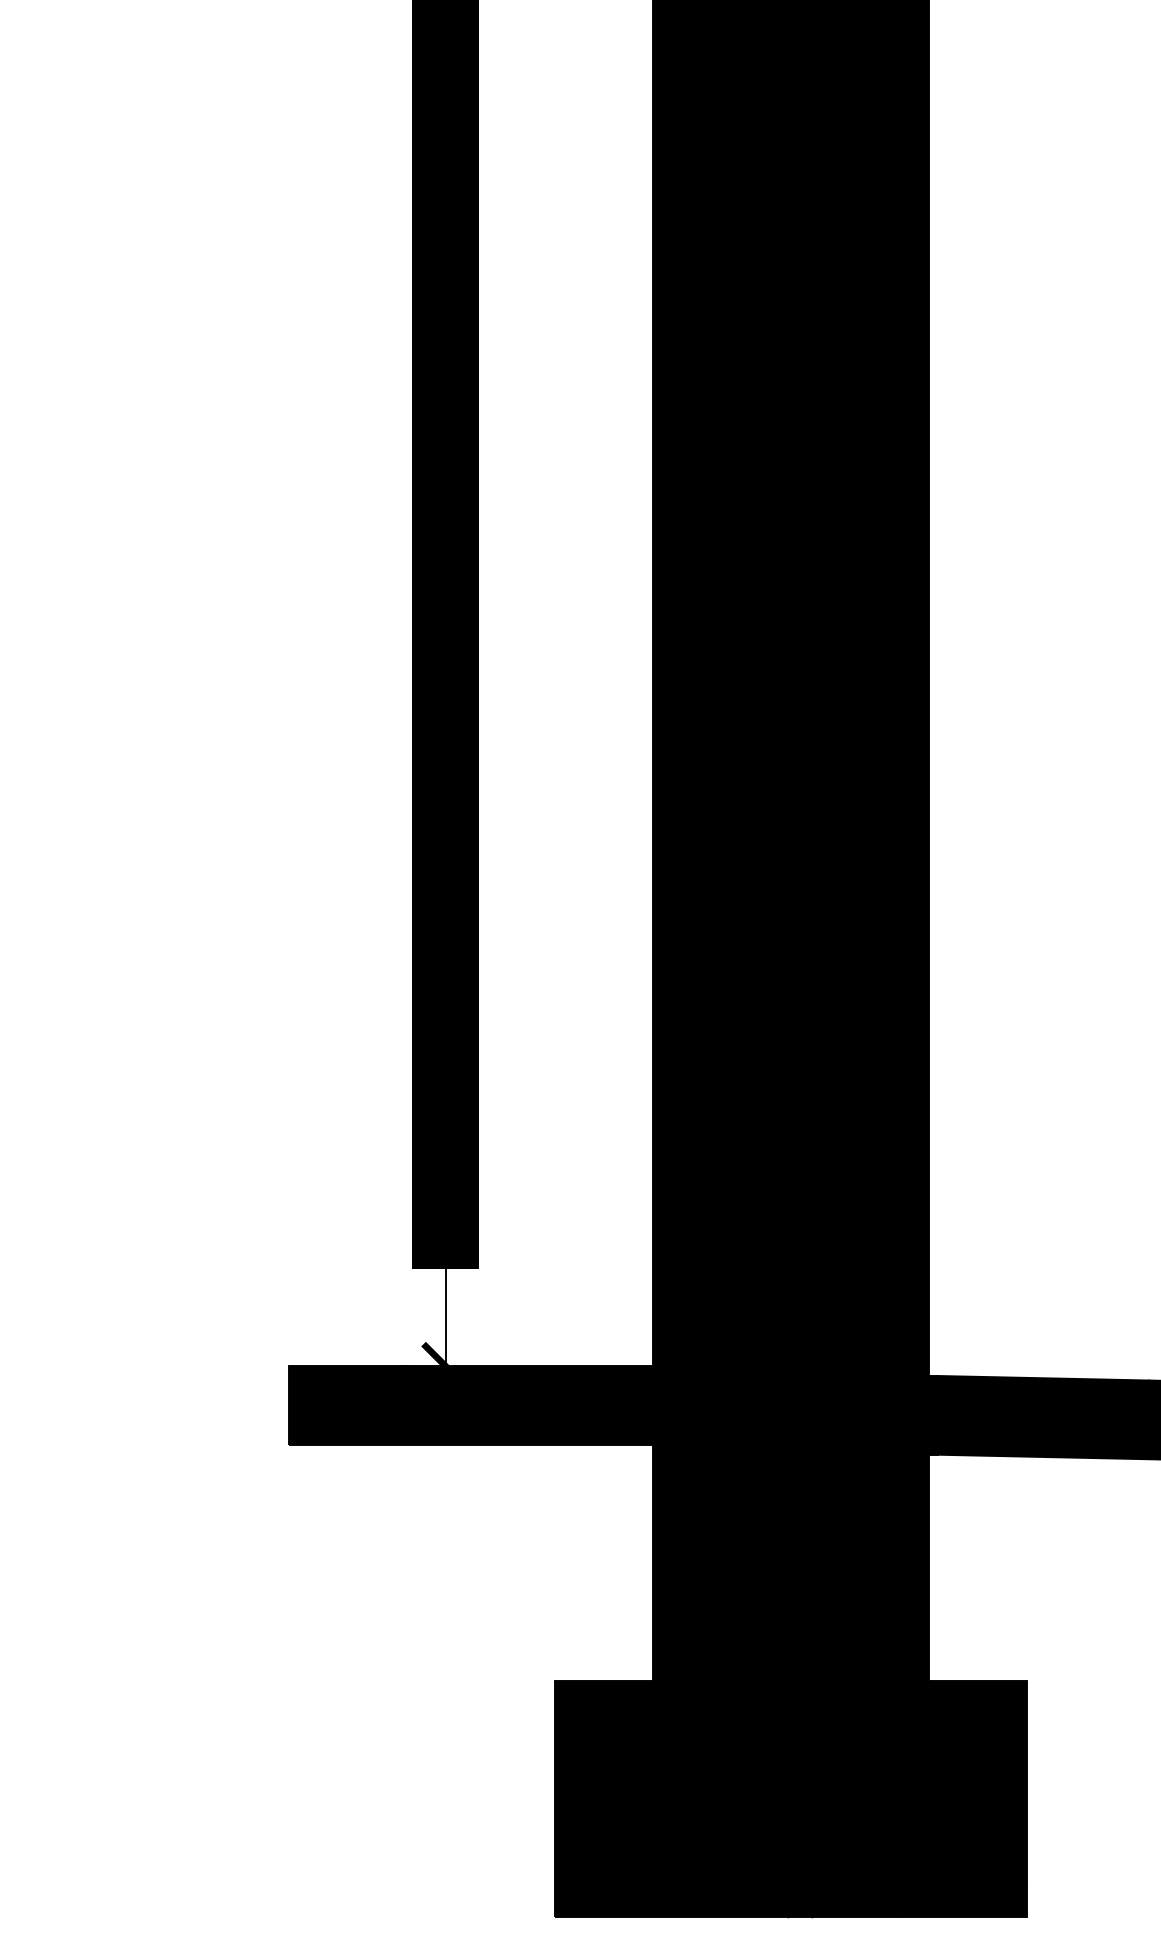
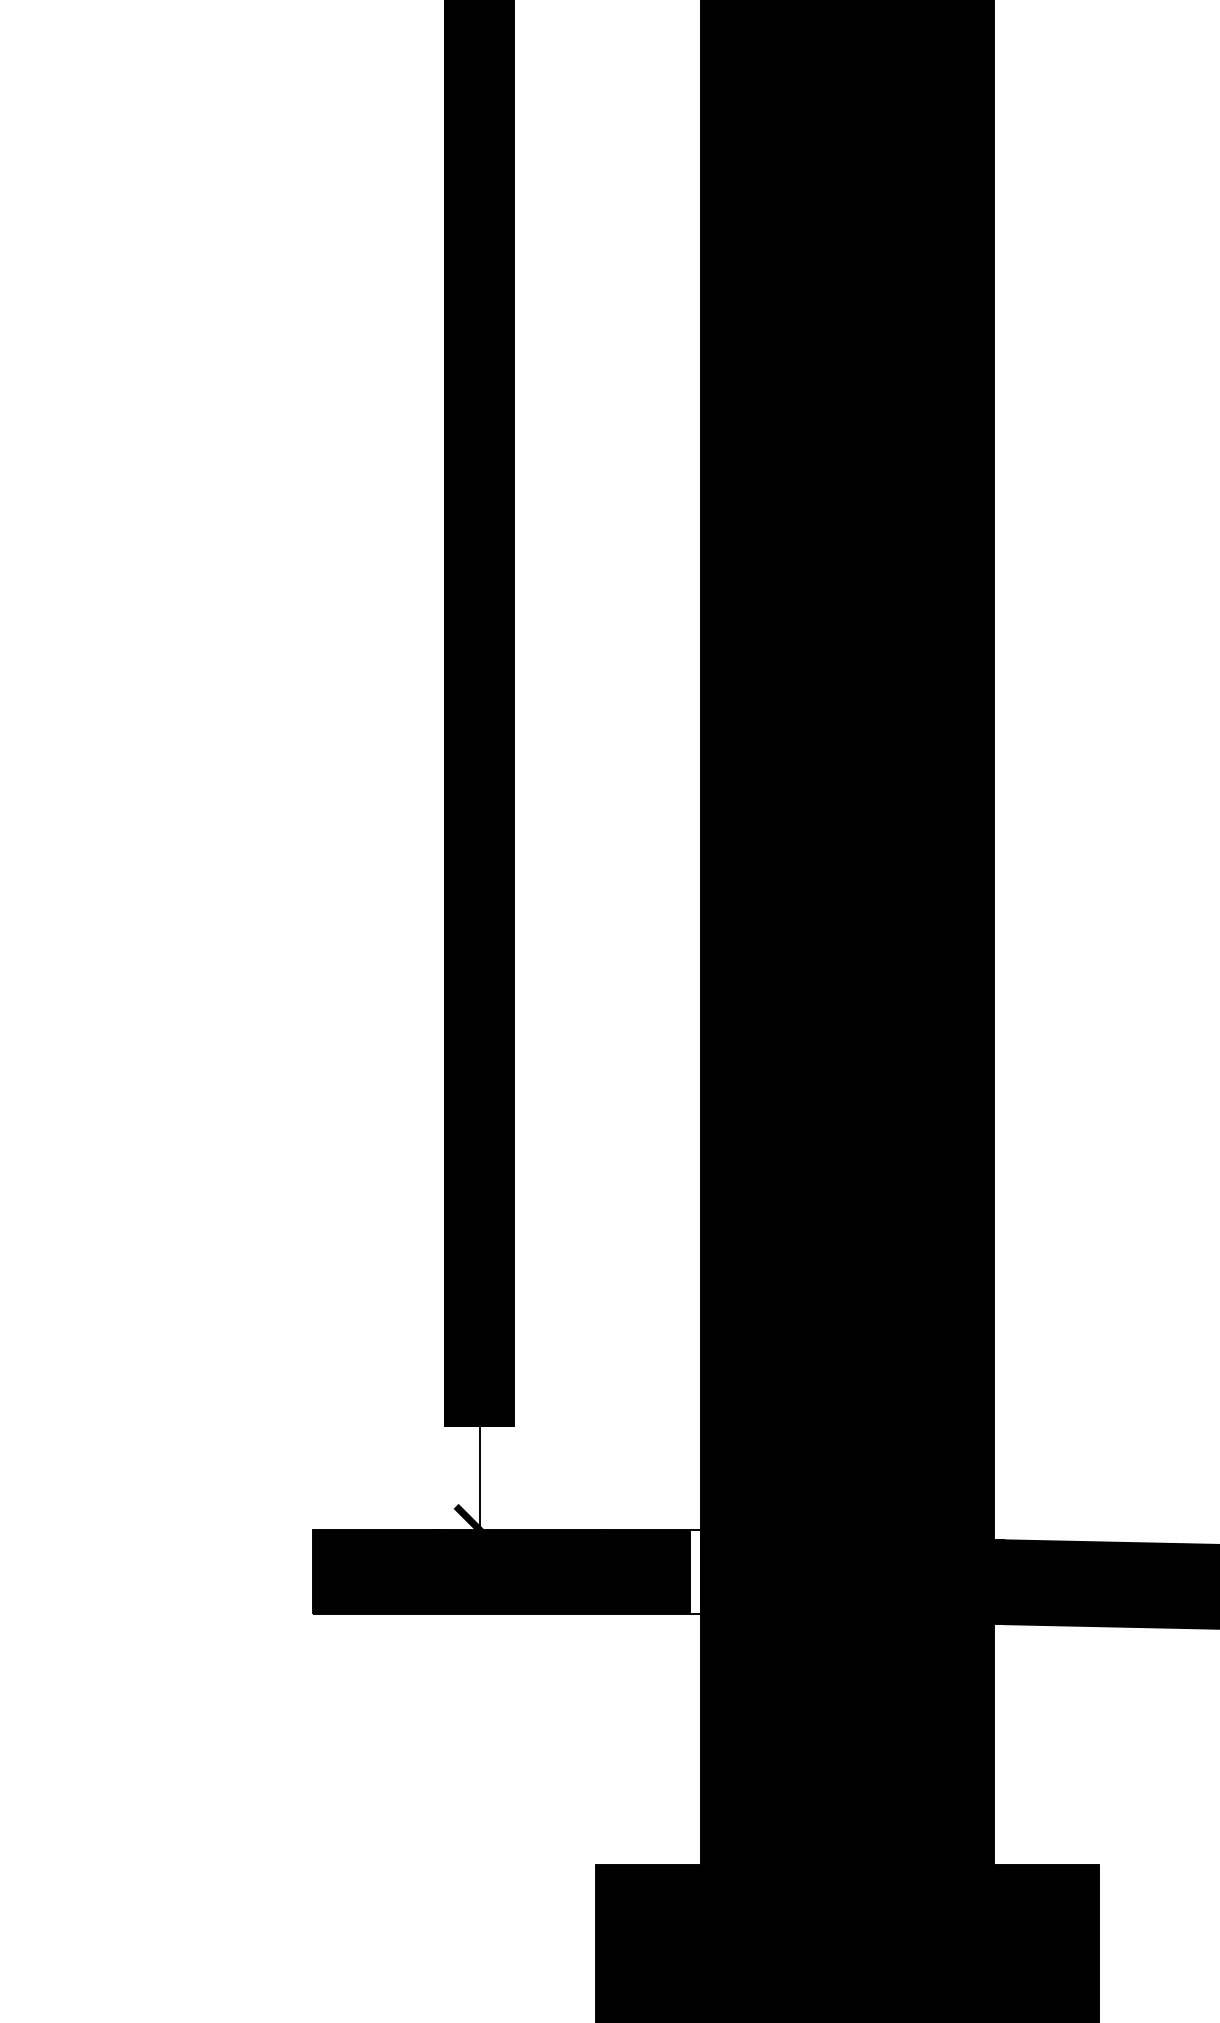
fill: (648, 1405) -> (695, 1571), removed

